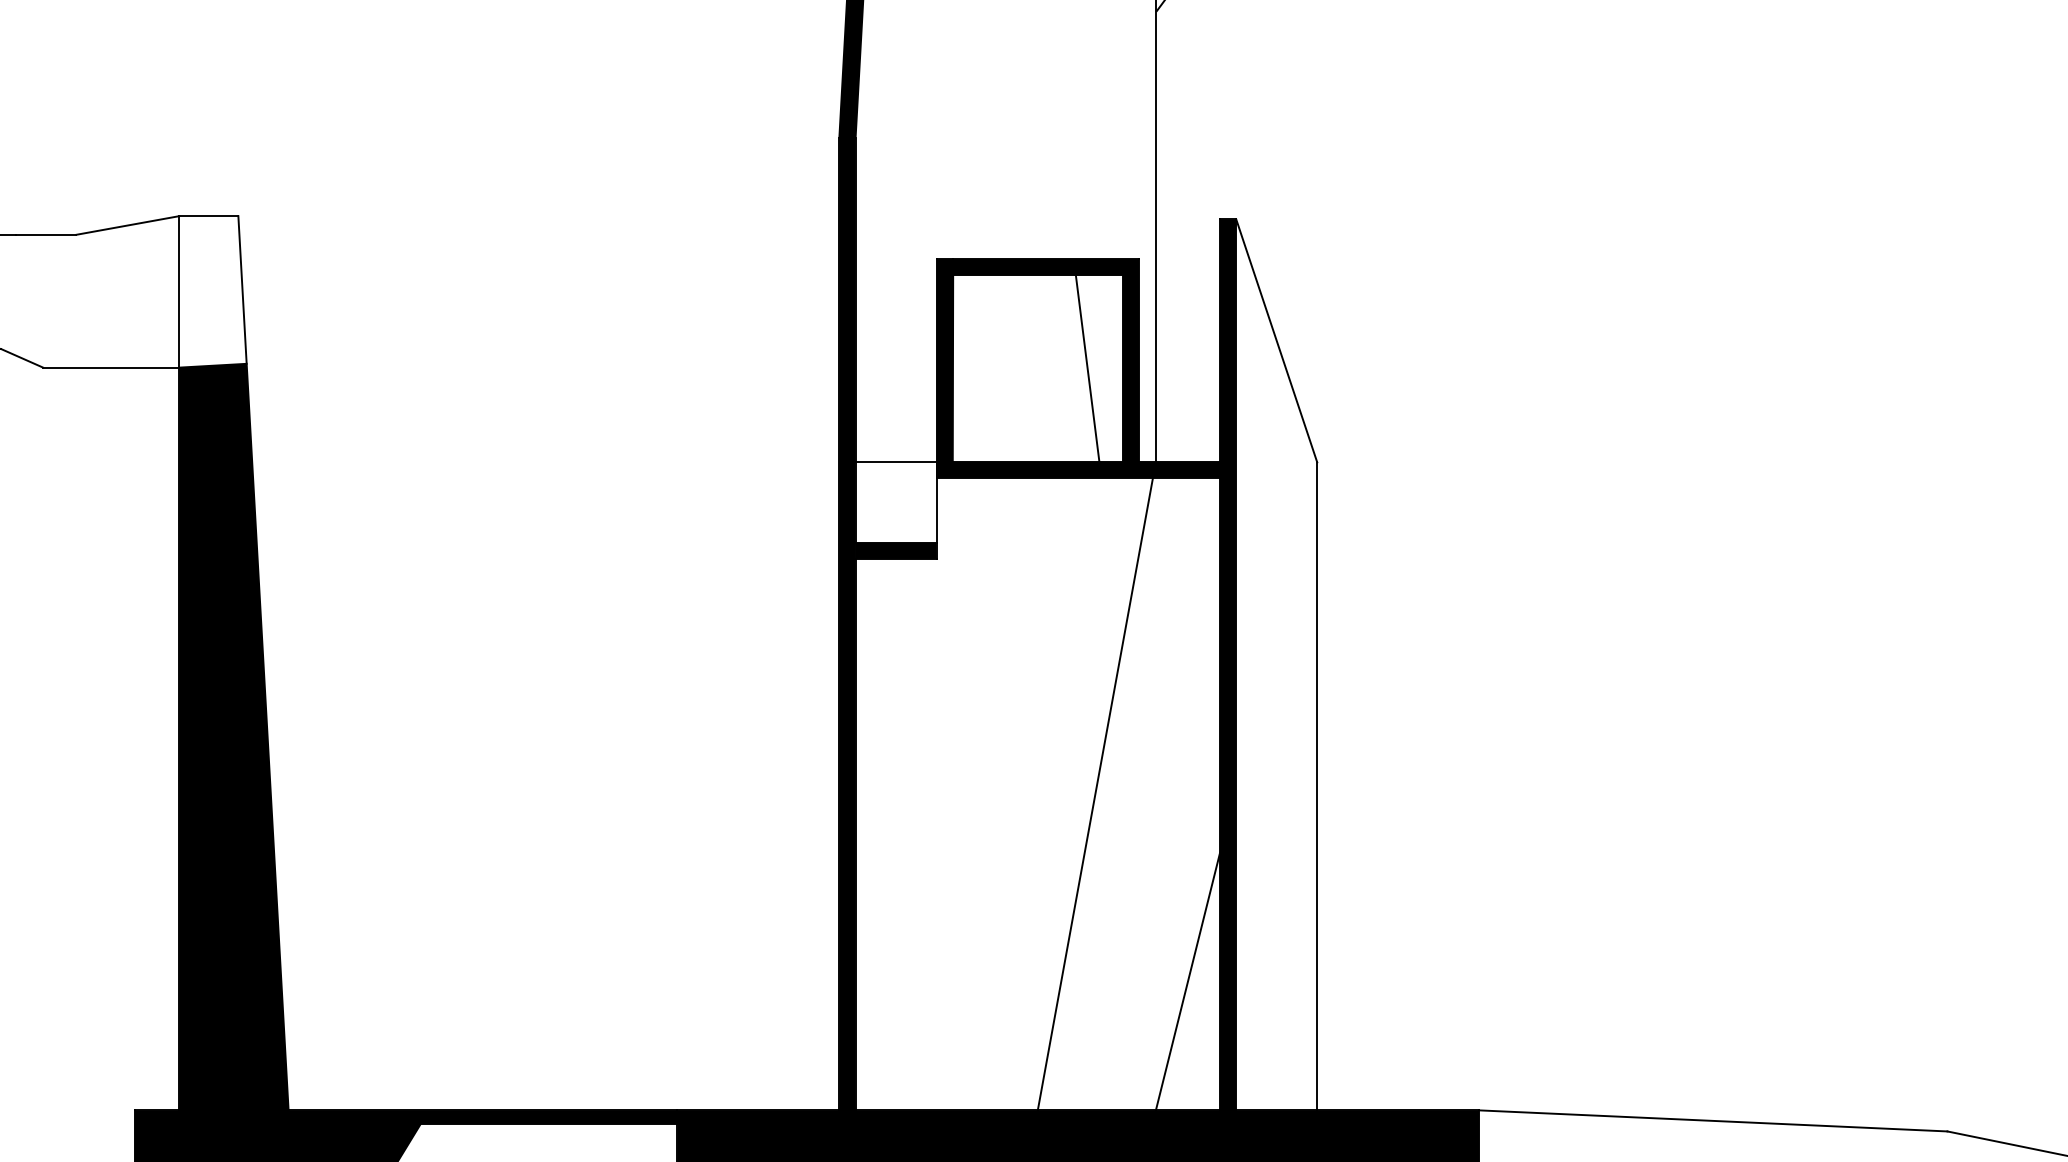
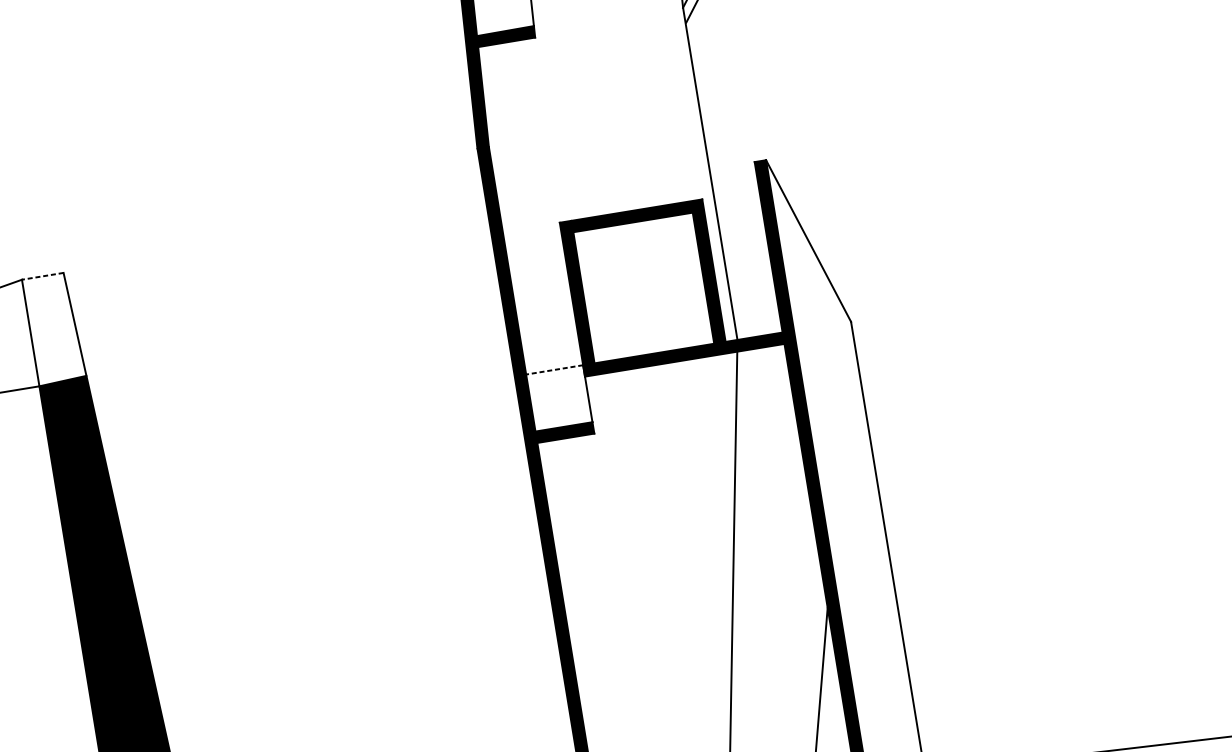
line: (208, 216) -> (42, 276), solid -> dashed
line: (1087, 368) -> (678, 282), removed
line: (895, 461) -> (554, 369), solid -> dashed

